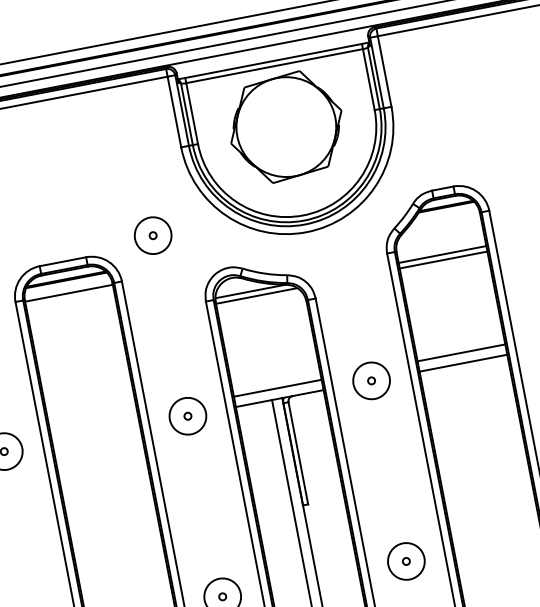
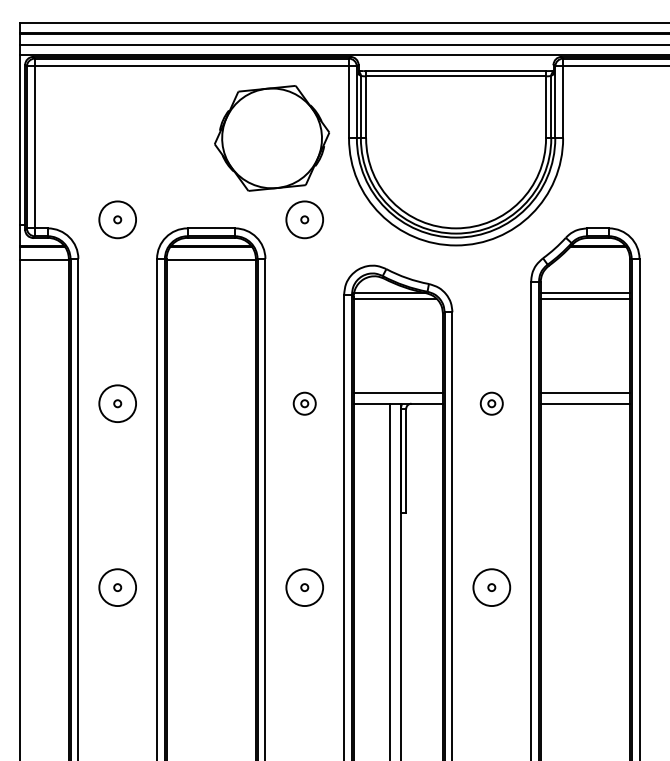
part: (285, 127) -> (271, 138), moved
circle: (371, 380) -> (491, 403), size x0.6
circle: (187, 416) -> (304, 403), size x0.6

